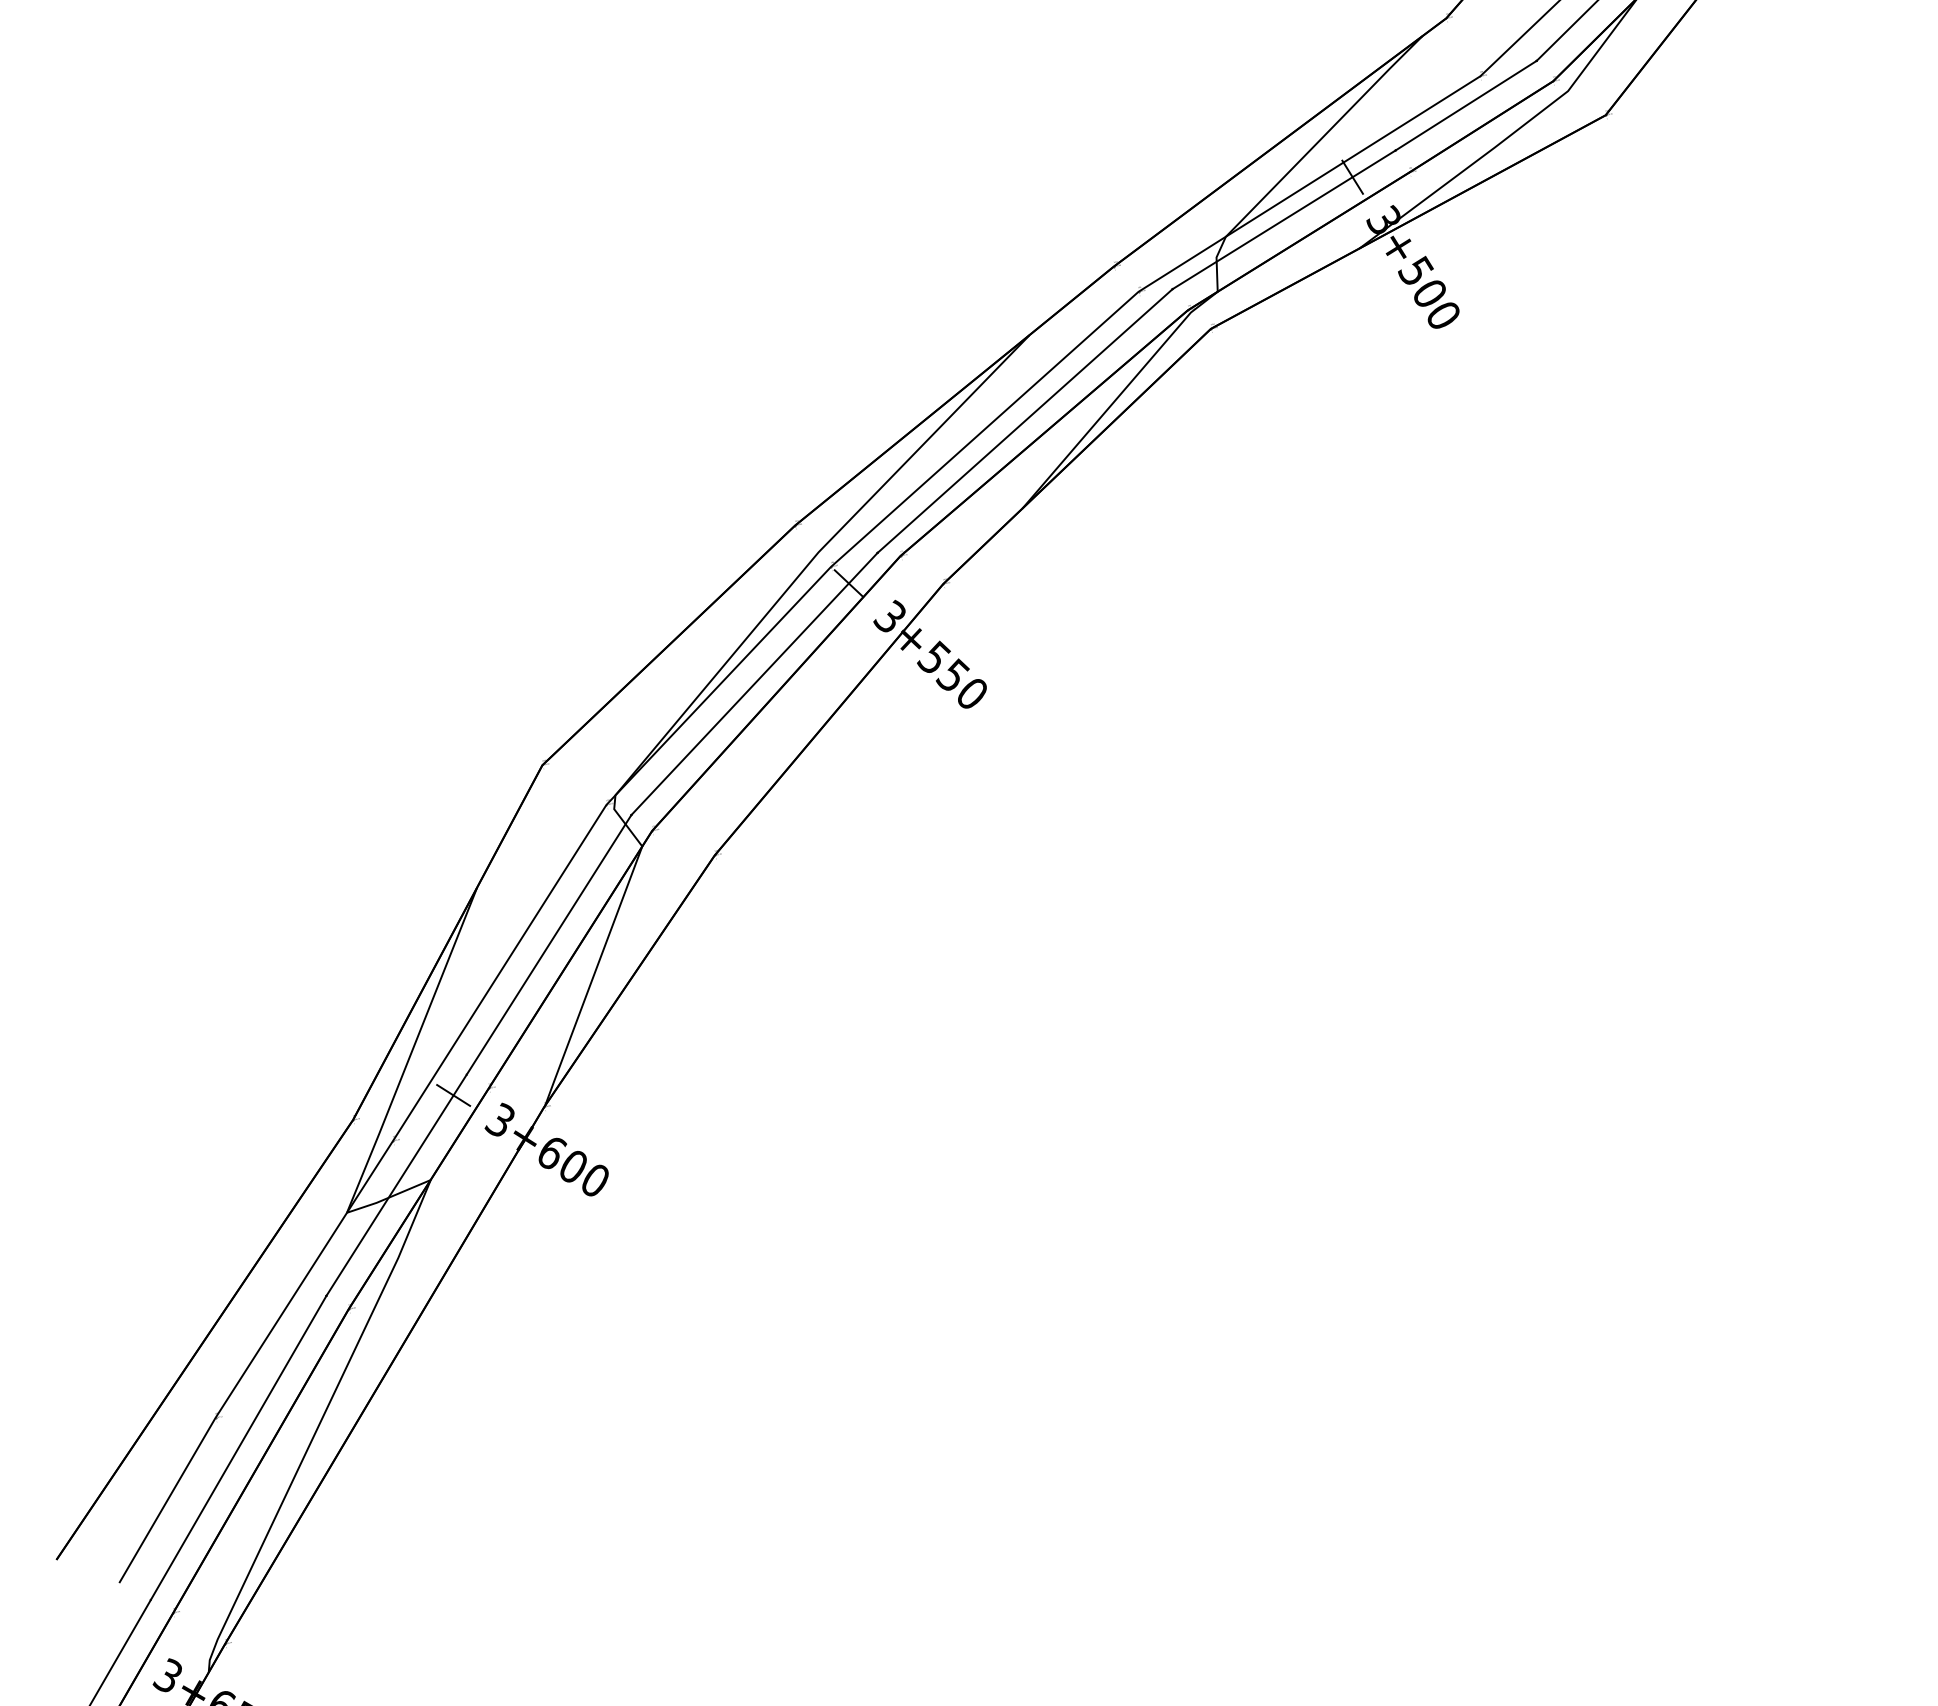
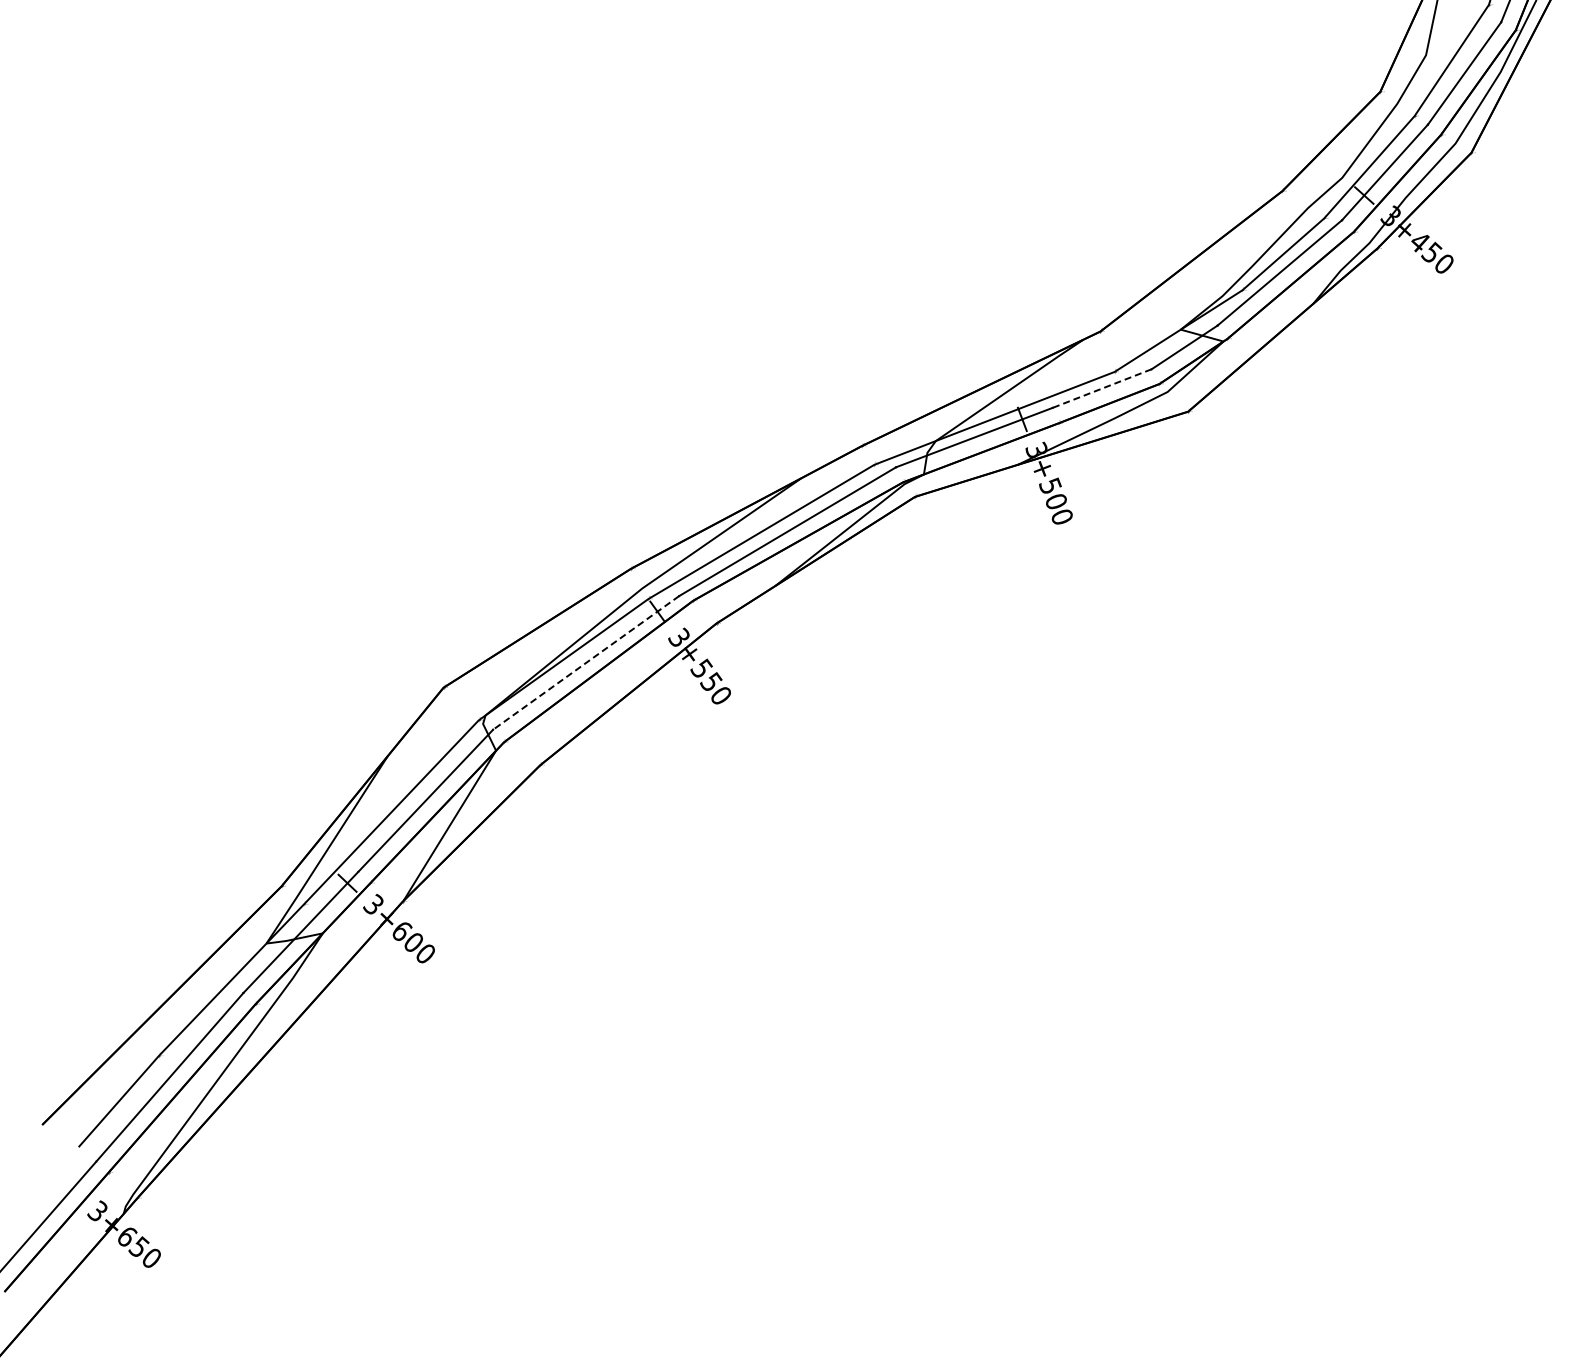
line: (1465, 105) -> (1101, 388), solid -> dashed
line: (754, 683) -> (586, 662), solid -> dashed

